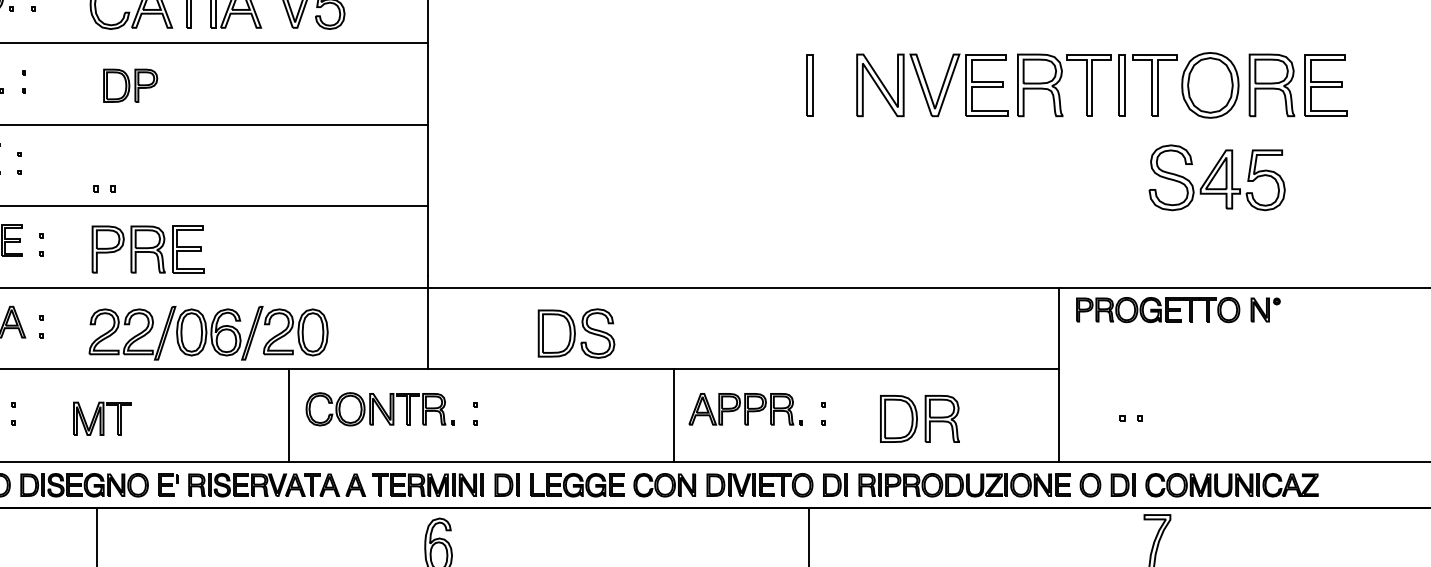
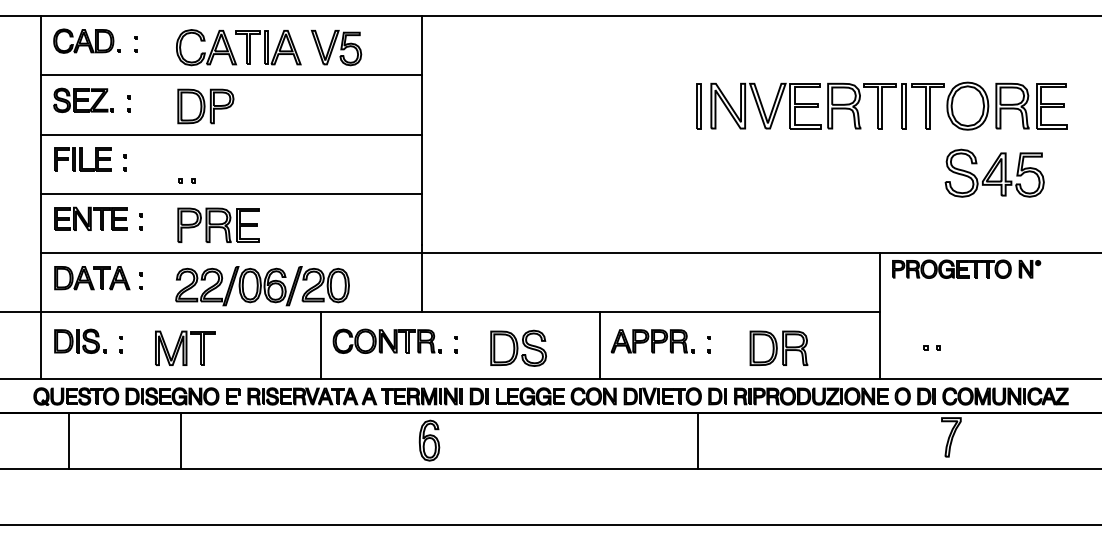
part: (1101, 84) -> (888, 105), moved
part: (130, 85) -> (205, 106), size x1.43
part: (576, 332) -> (518, 347), moved
part: (102, 417) -> (185, 347), size x1.43

